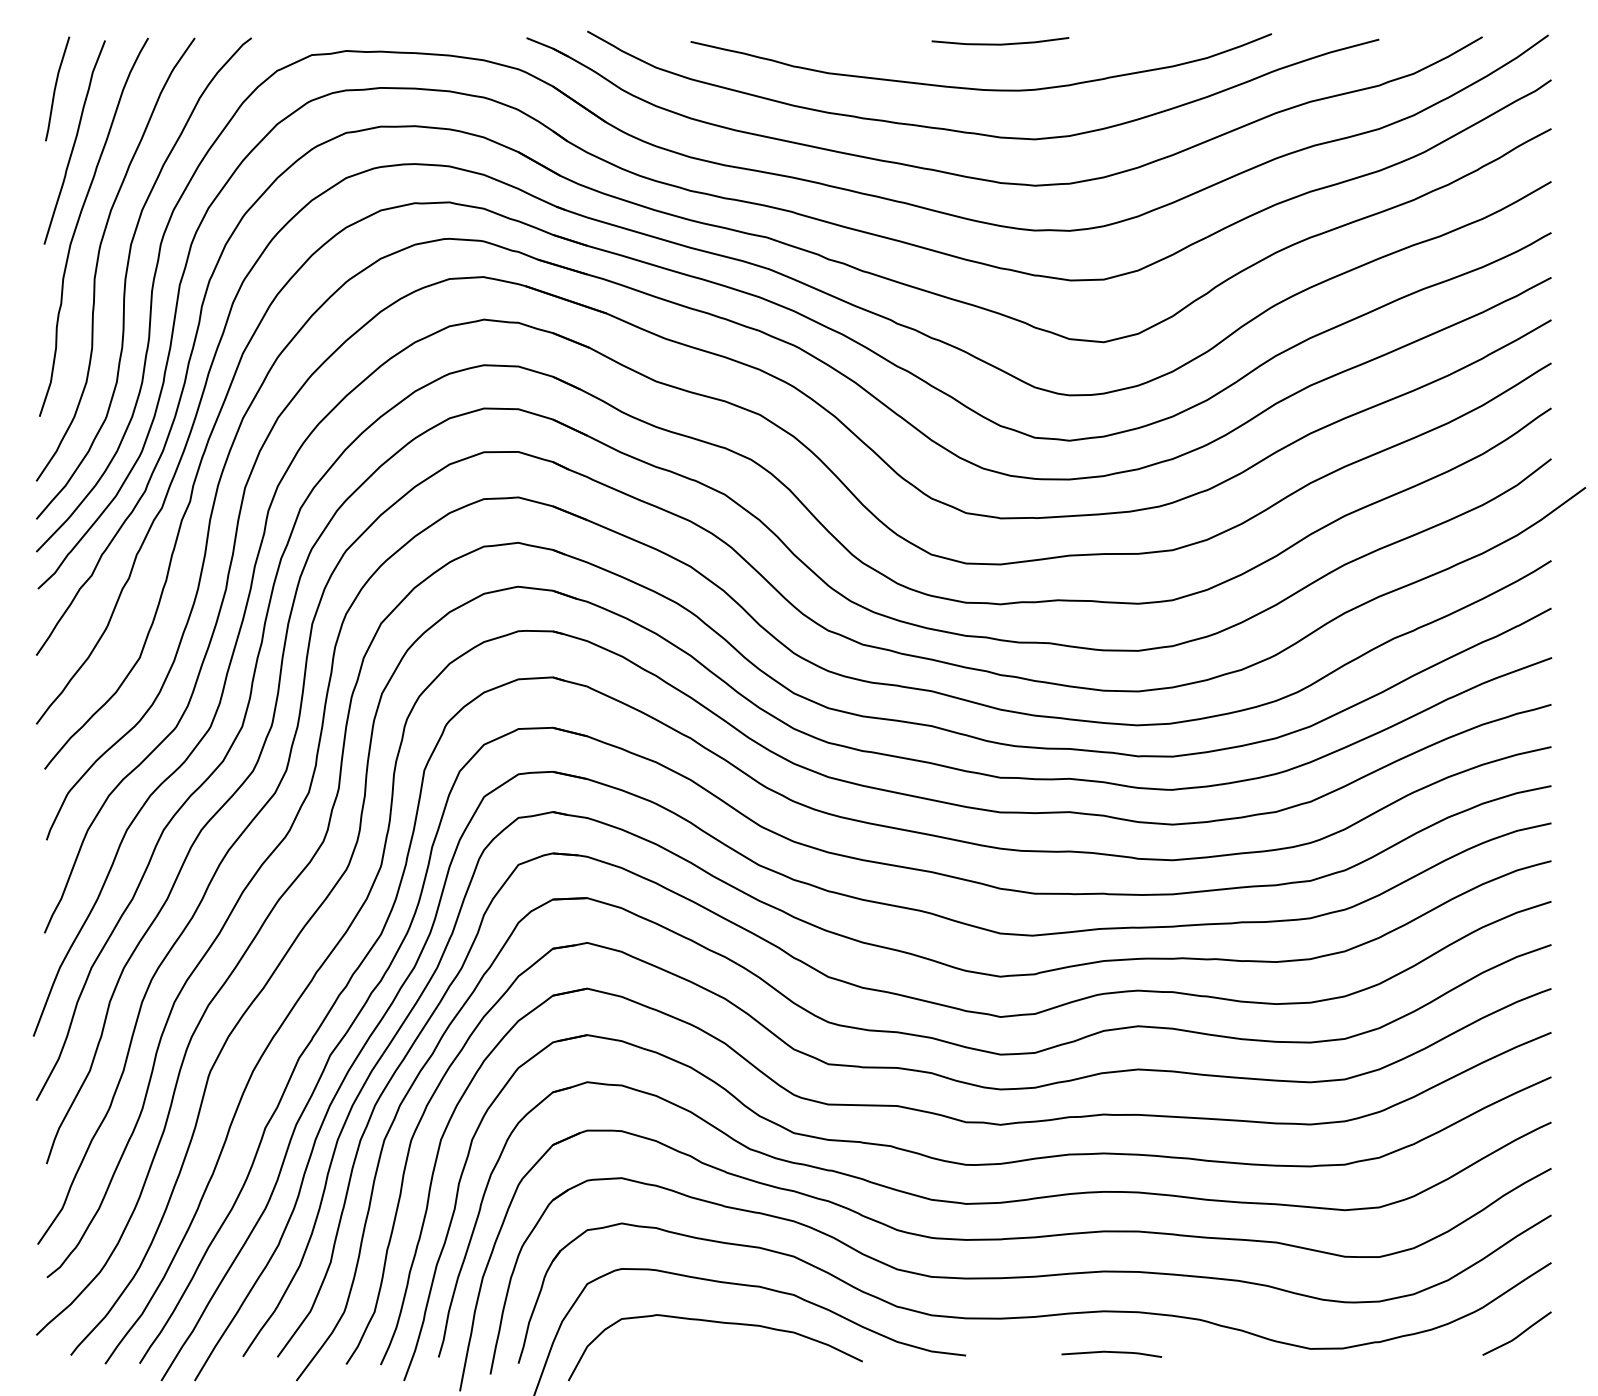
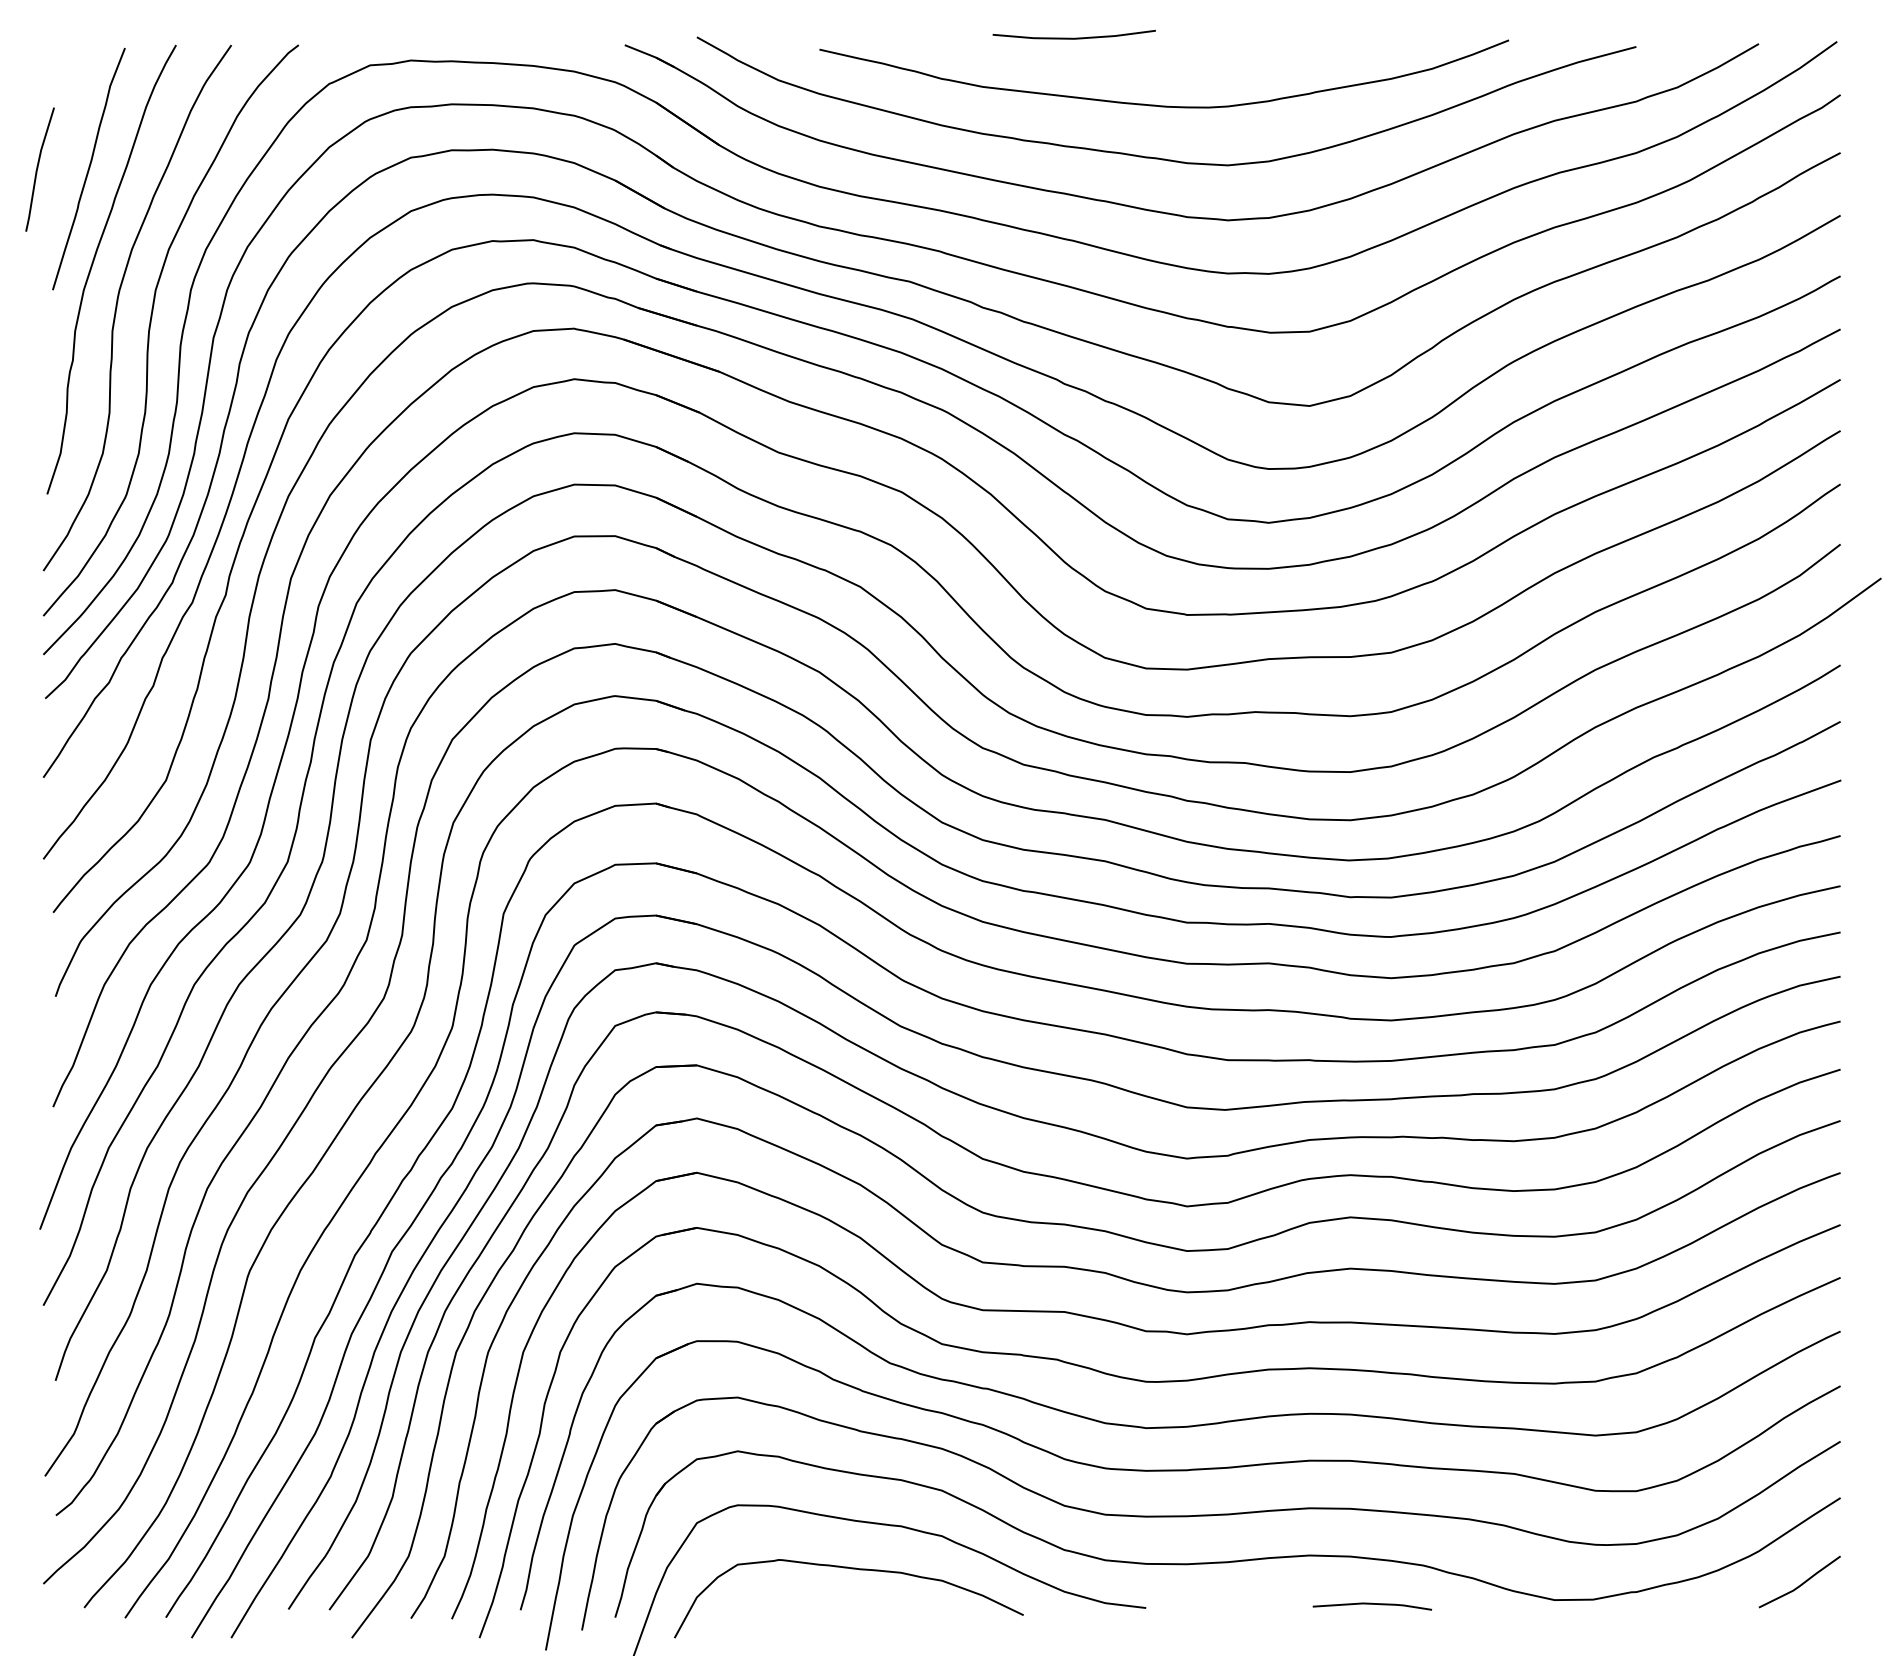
line: (1000, 43) -> (1074, 37), moved
line: (56, 87) -> (38, 167), moved
line: (1111, 1352) -> (1372, 1604), moved

